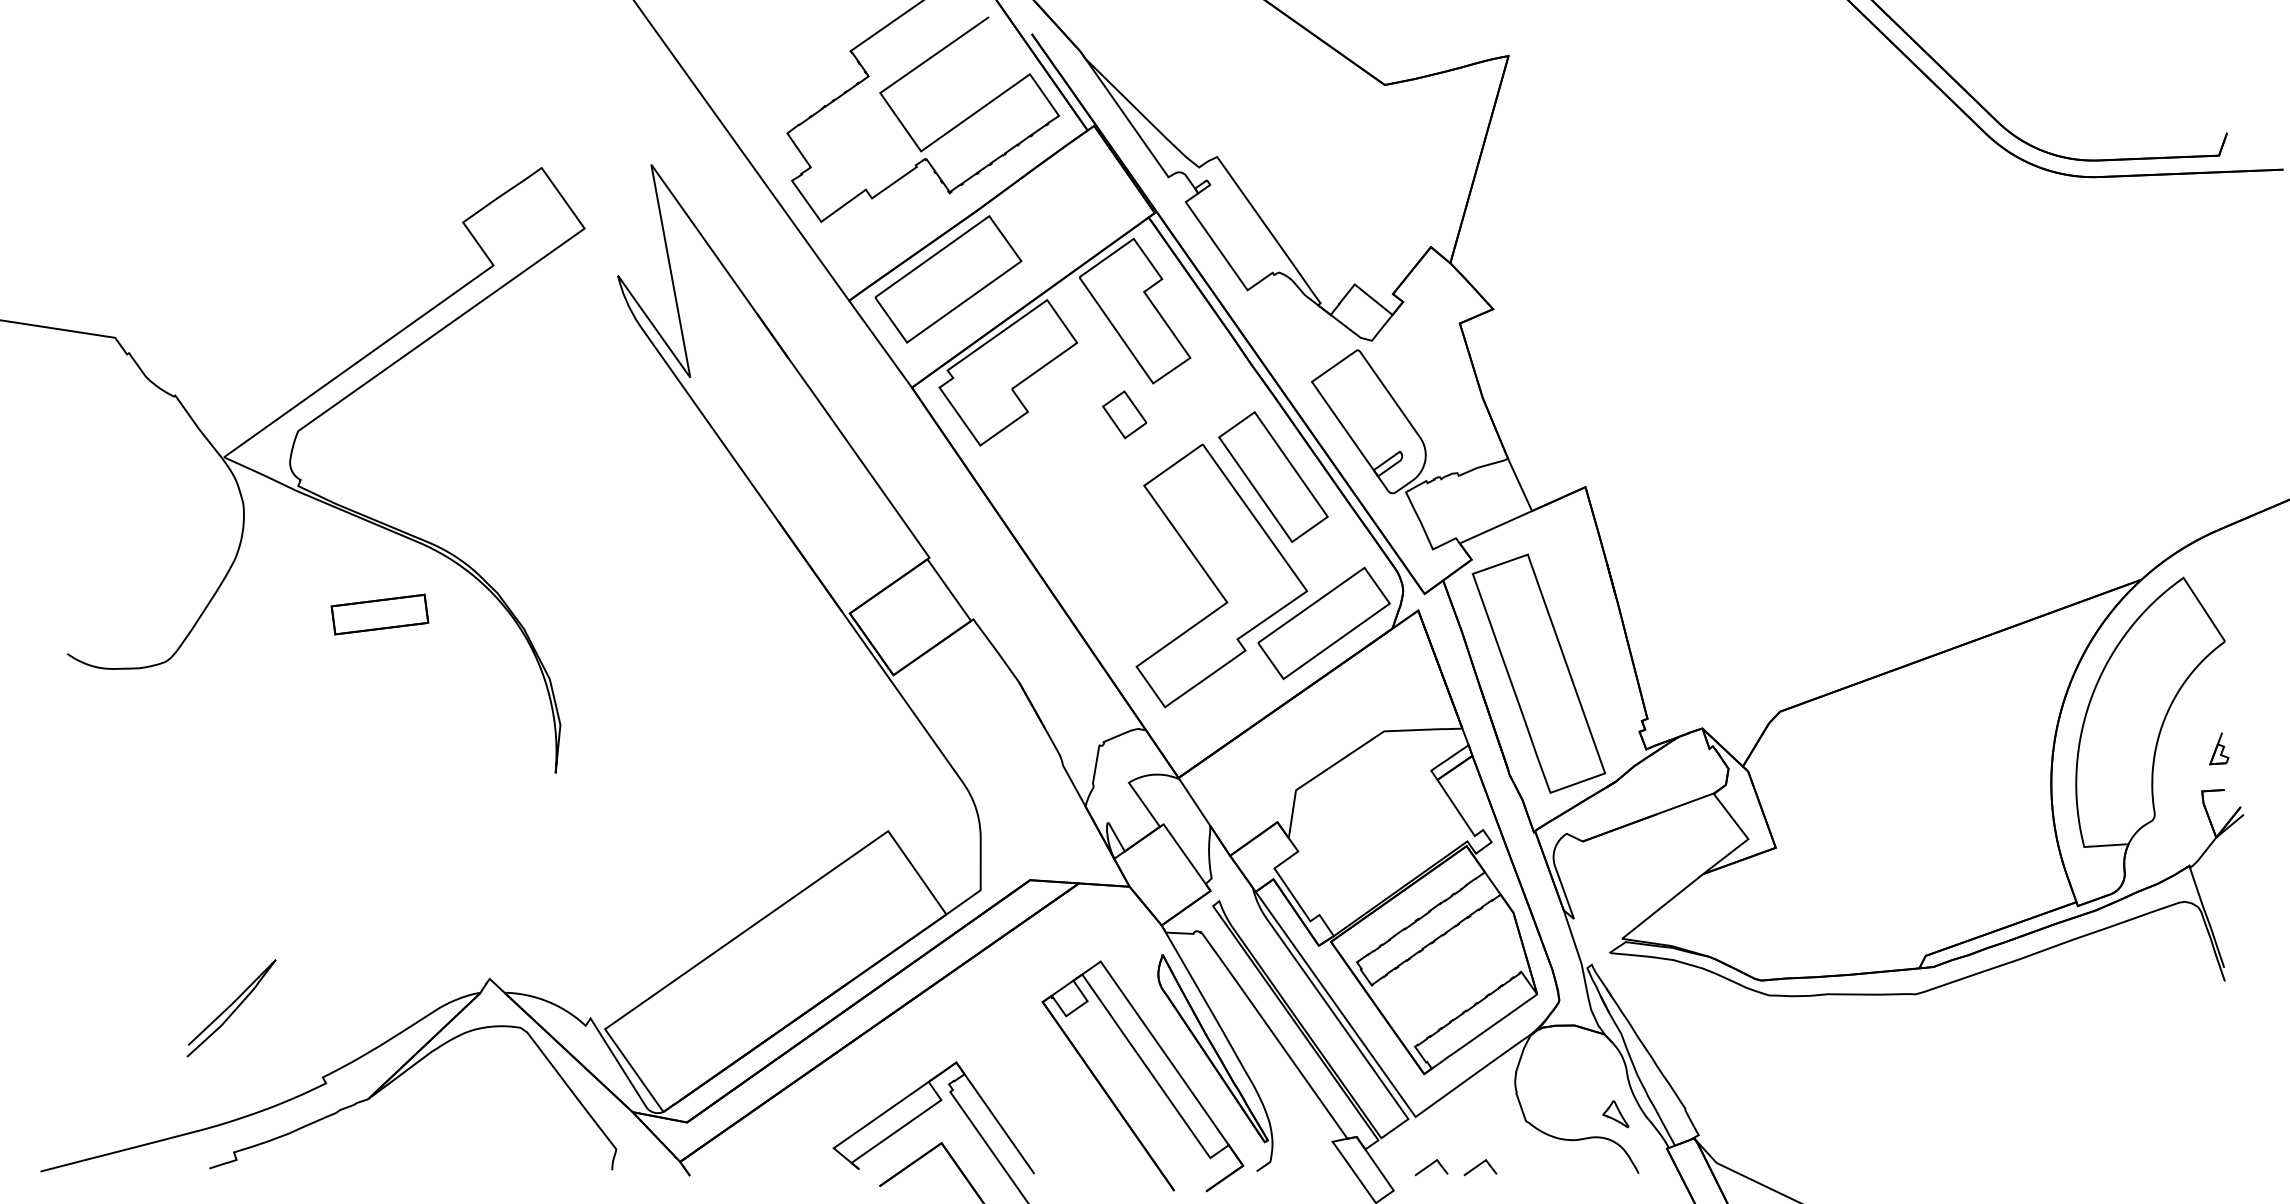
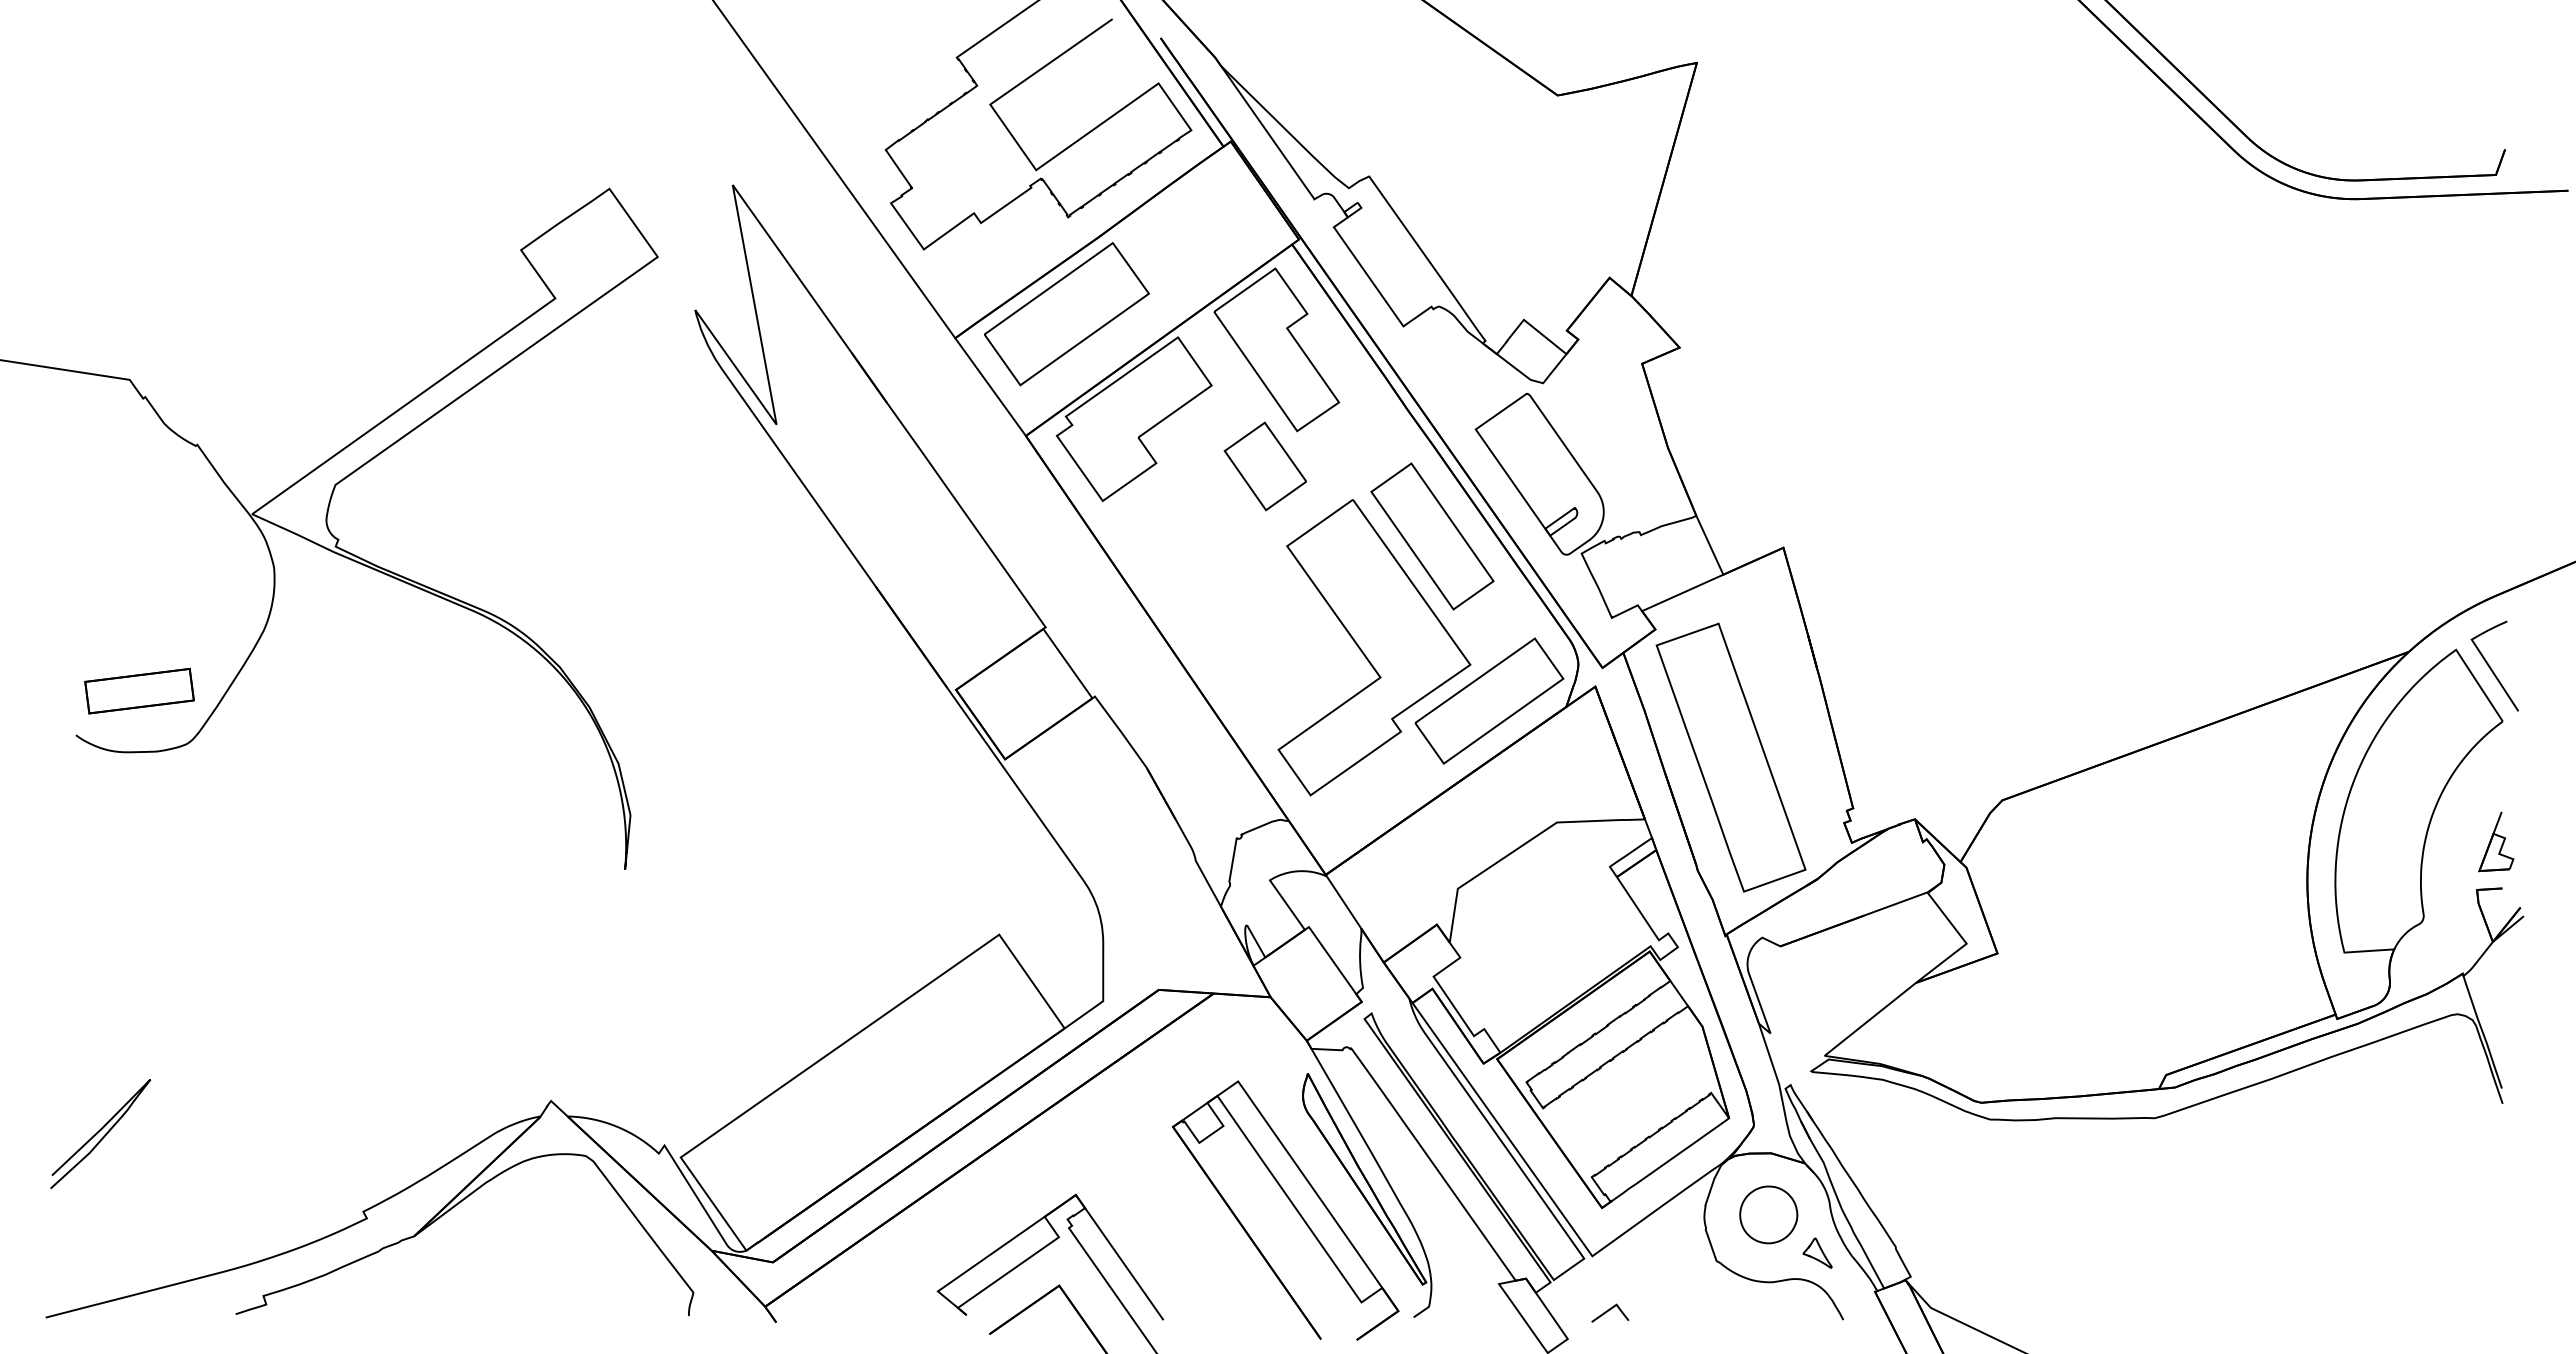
part: (1124, 414) -> (1264, 466), size x1.67
curve: (2215, 593) -> (2491, 667), added
part: (379, 614) -> (139, 690), moved
part: (2219, 748) -> (2496, 841), size x1.67
curve: (230, 1006) -> (99, 1132), moved
part: (1572, 1079) -> (1768, 1214), added
line: (1480, 1165) -> (1665, 1310), removed

